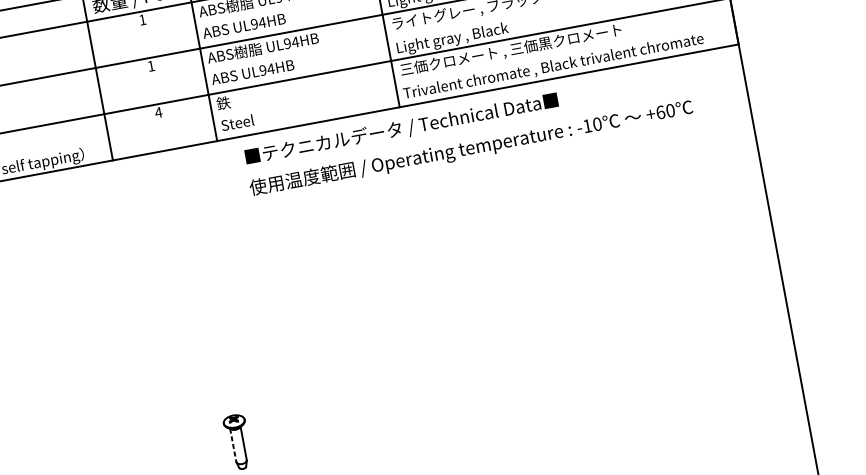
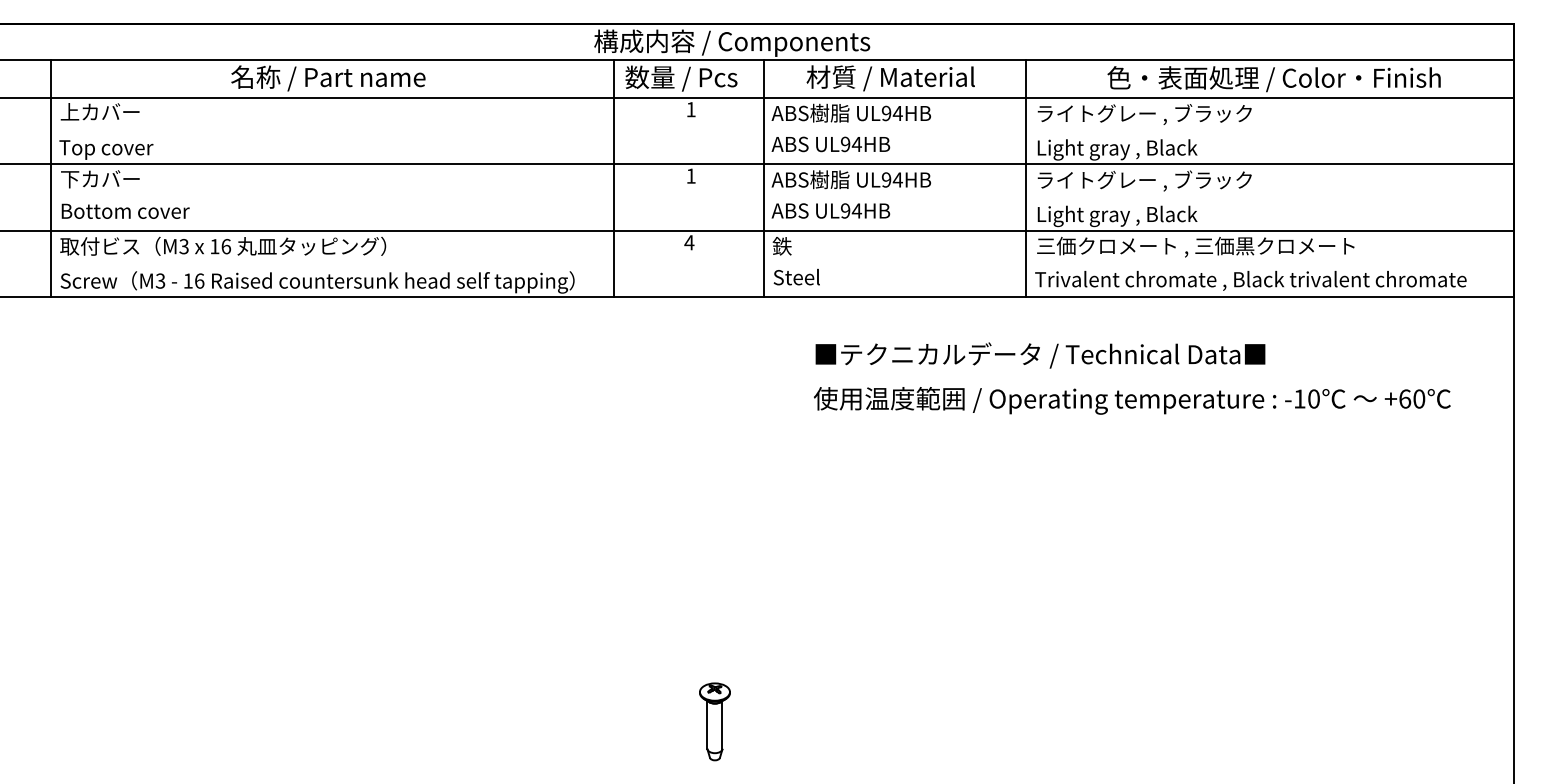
text: (468, 133) -> (1132, 378), moved
line: (233, 445) -> (707, 724), dashed -> solid

